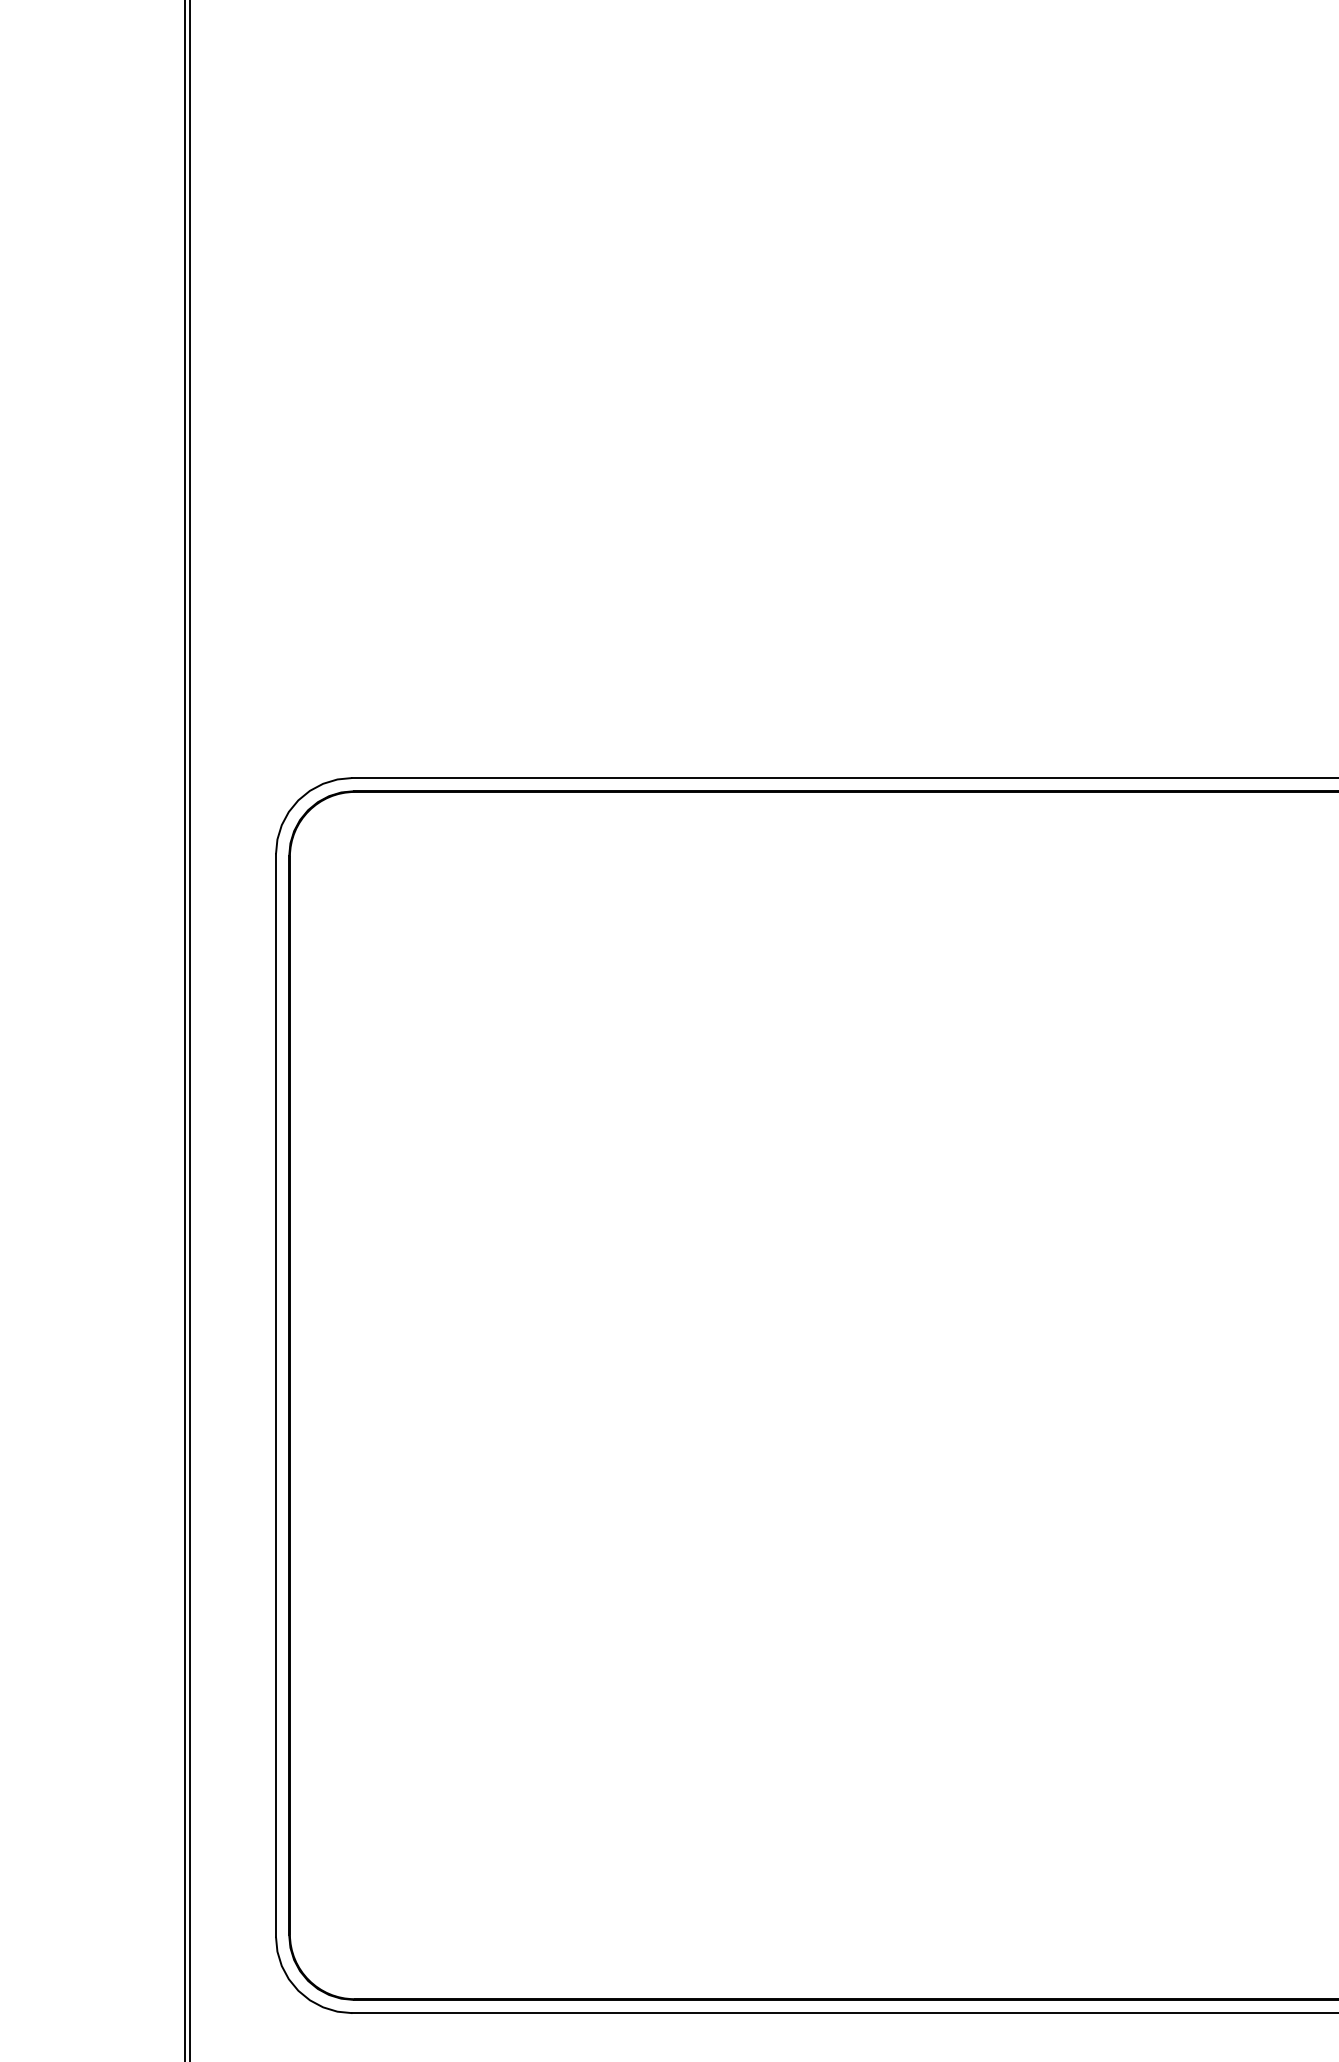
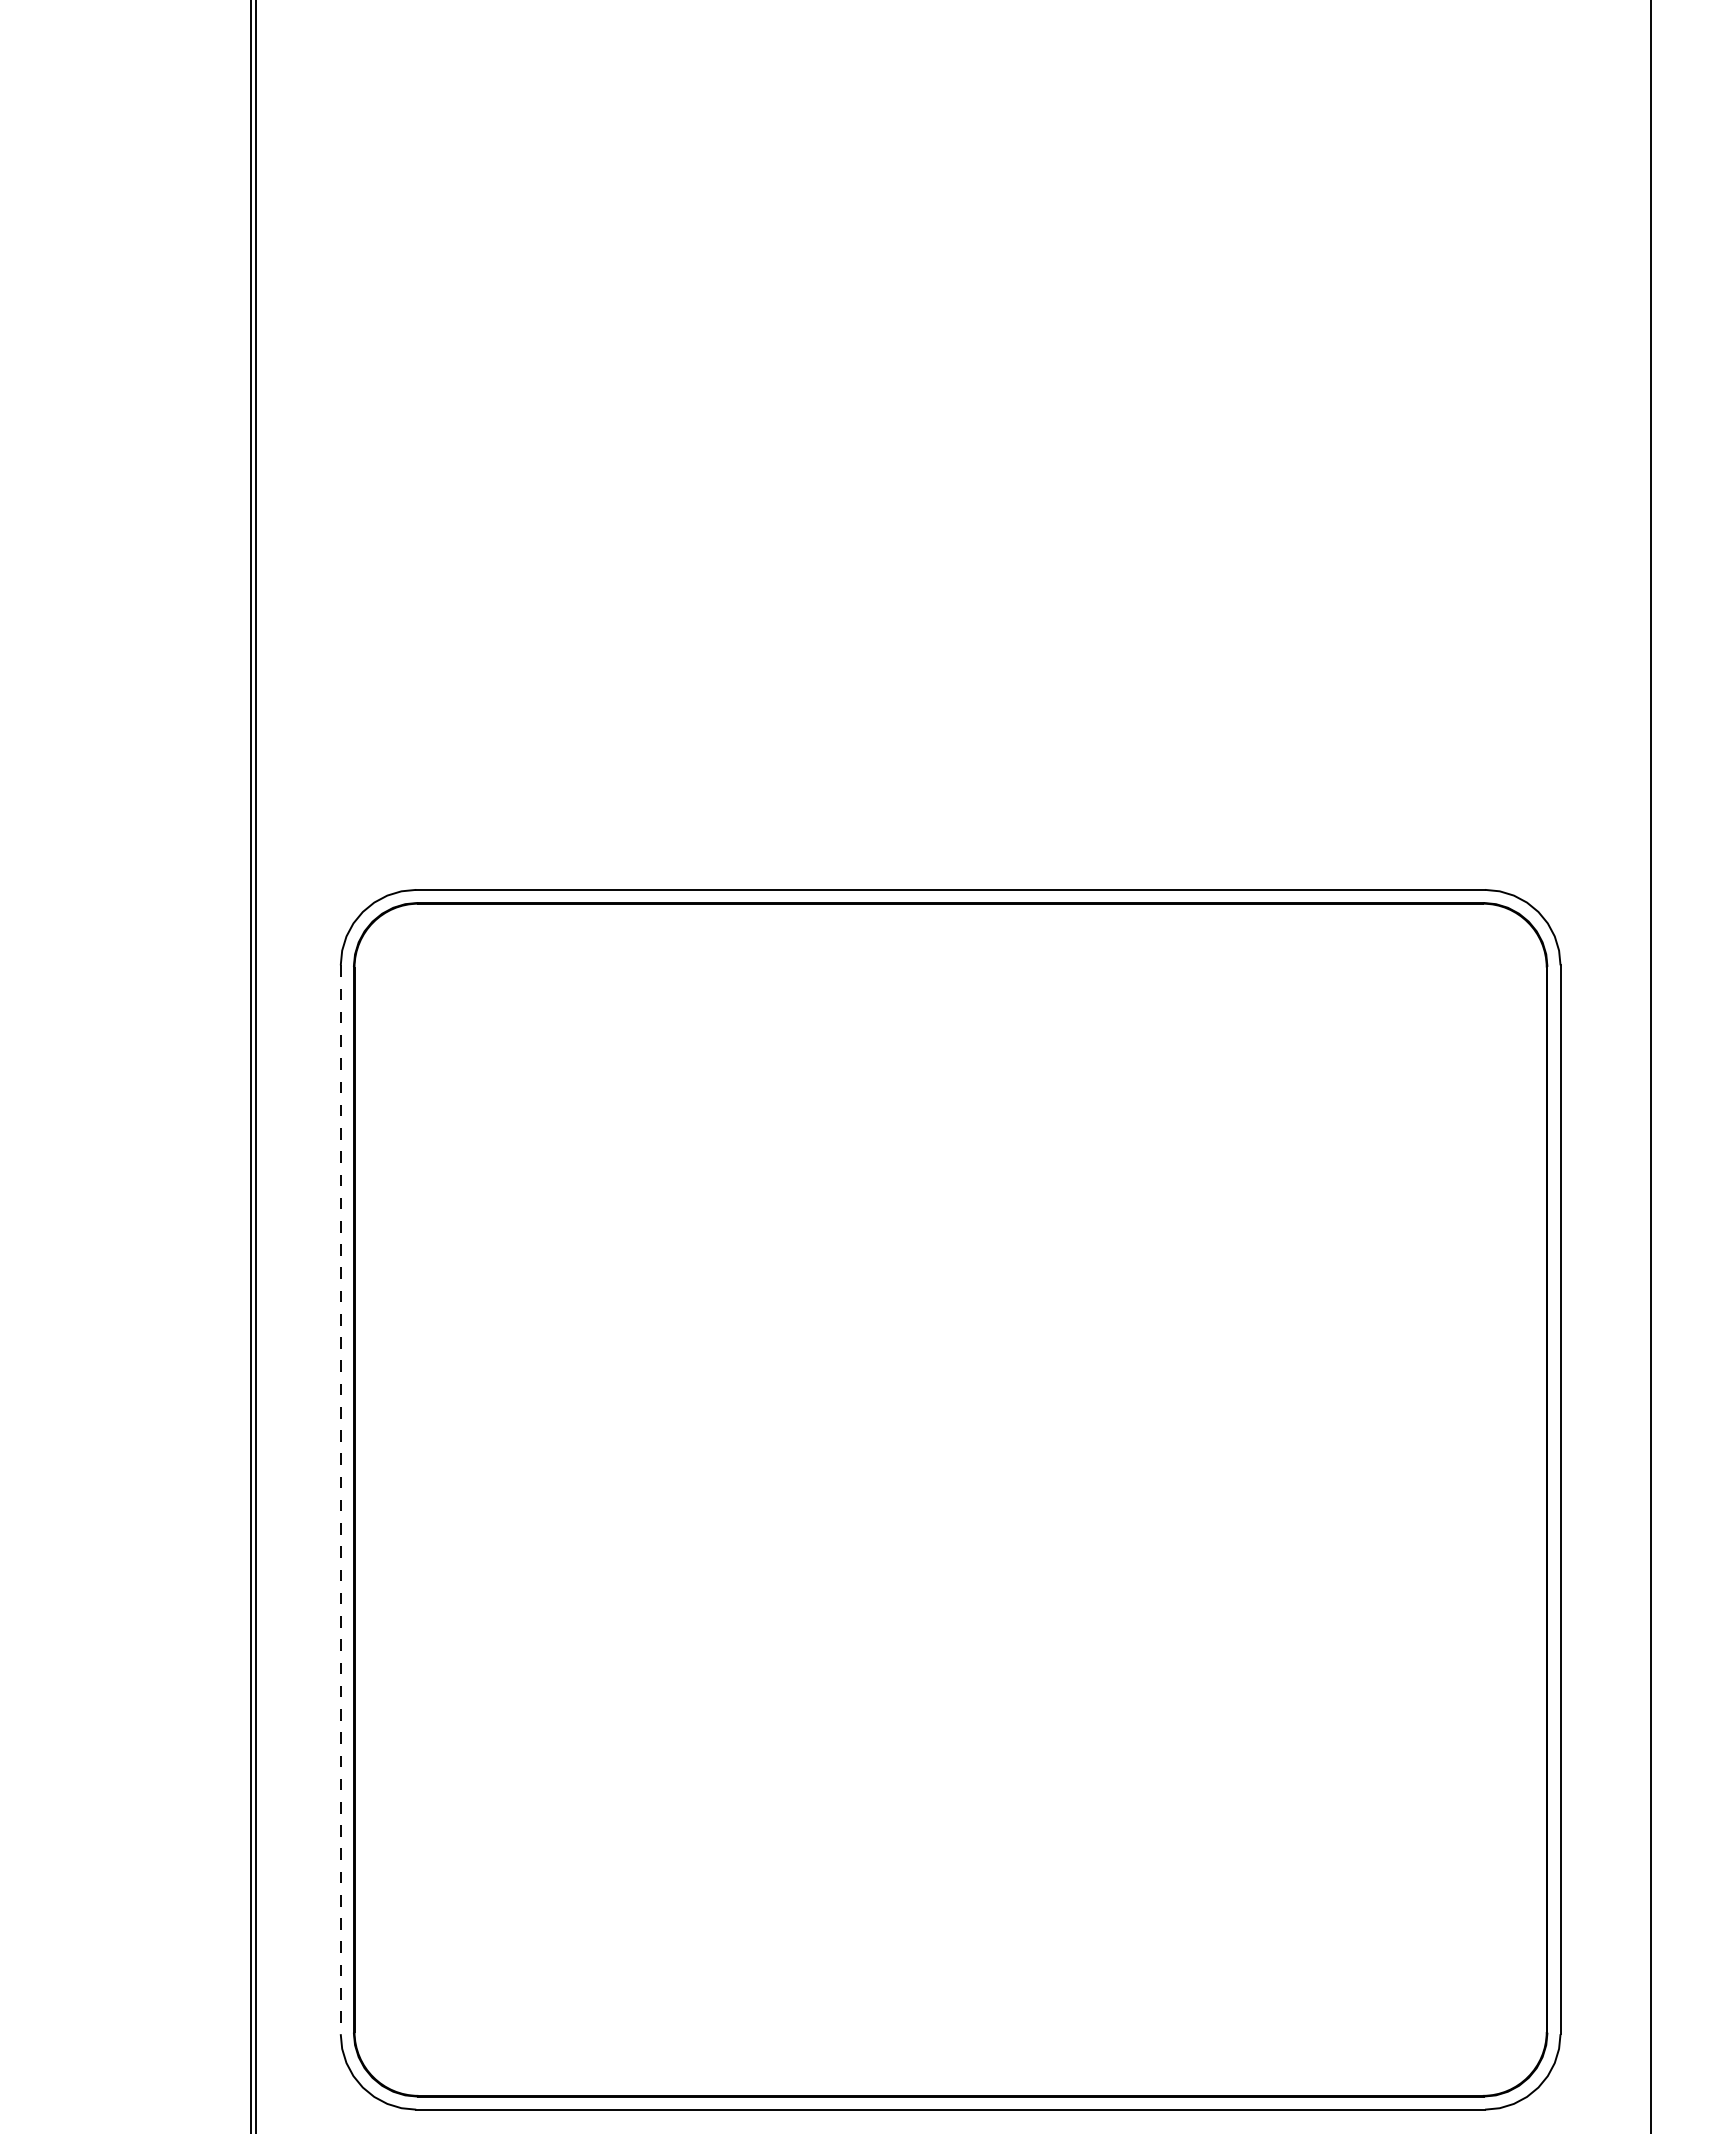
line: (275, 1396) -> (340, 1500), solid -> dashed

